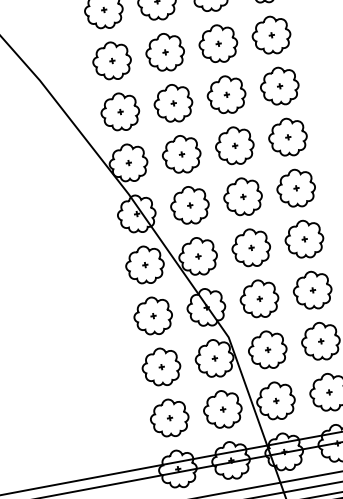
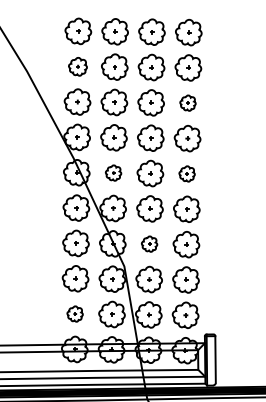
part: (111, 60) -> (77, 66), size x0.7
part: (278, 85) -> (187, 102), size x0.6
part: (295, 187) -> (186, 173), size x0.6
part: (189, 204) -> (113, 172), size x0.6
part: (259, 298) -> (149, 243), size x0.6
part: (168, 417) -> (74, 313), size x0.6

